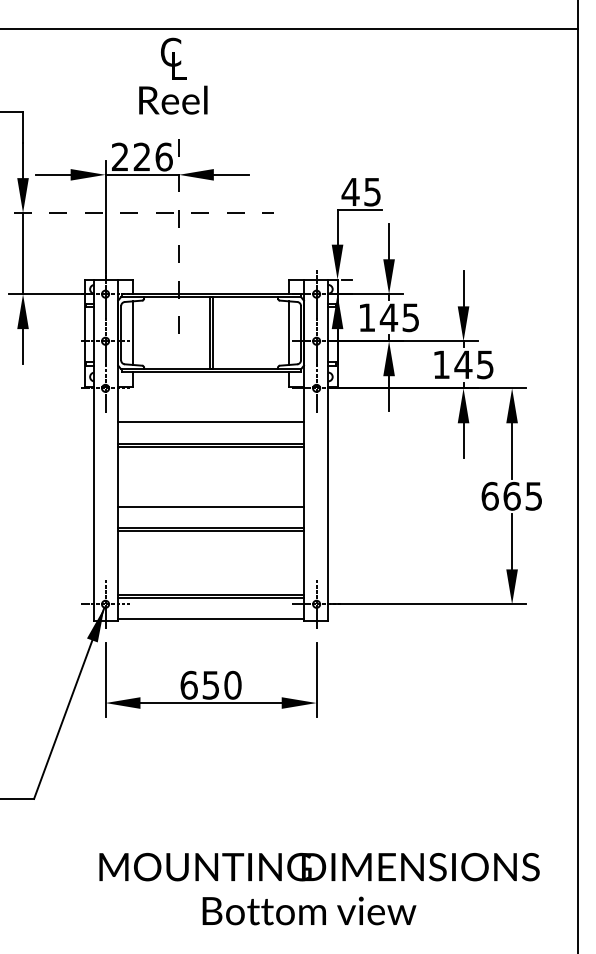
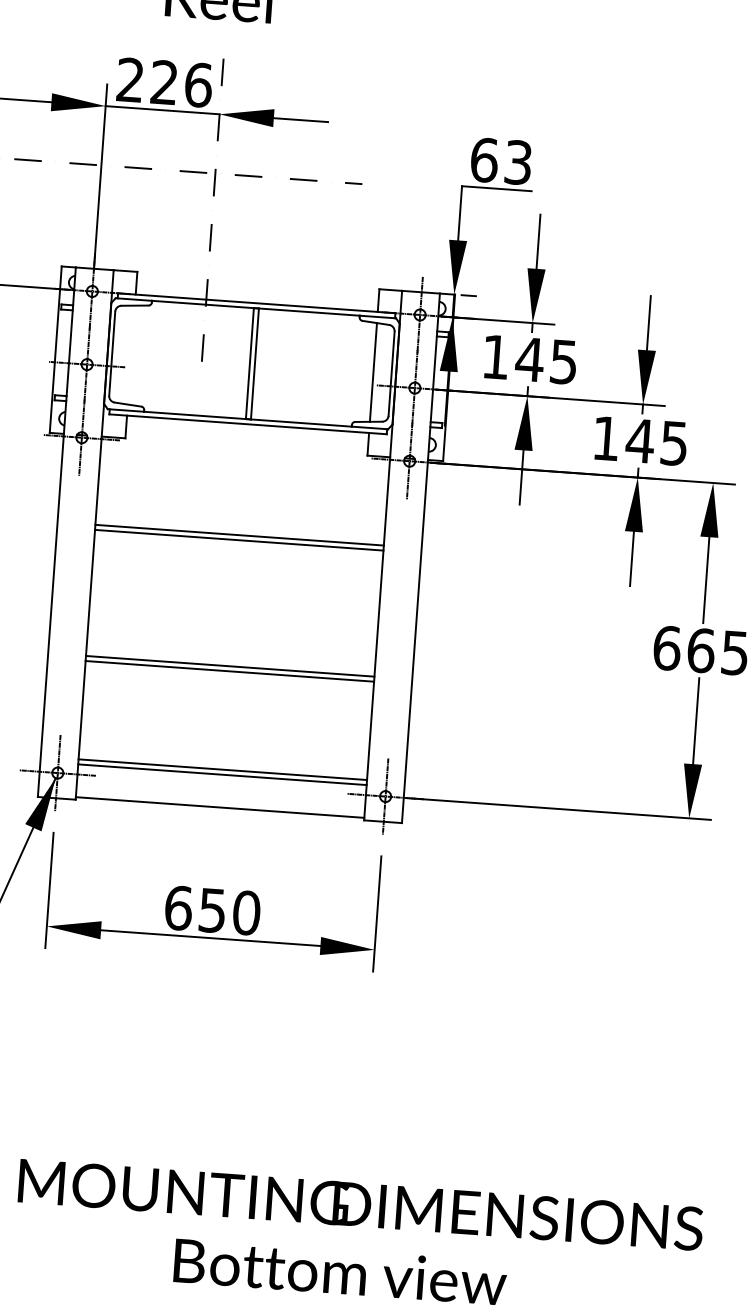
text: (360, 191) -> (499, 160), 45 -> 63
line: (133, 333) -> (131, 355), removed
line: (210, 422) -> (241, 502), removed
line: (210, 506) -> (231, 632), removed

